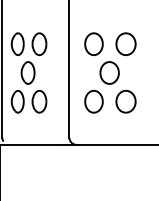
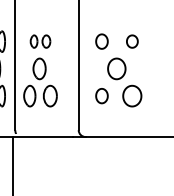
part: (29, 44) -> (40, 41), size x0.6
part: (93, 44) -> (101, 41), size x0.7
part: (126, 44) -> (132, 41), size x0.6
part: (93, 101) -> (101, 95), size x0.7

